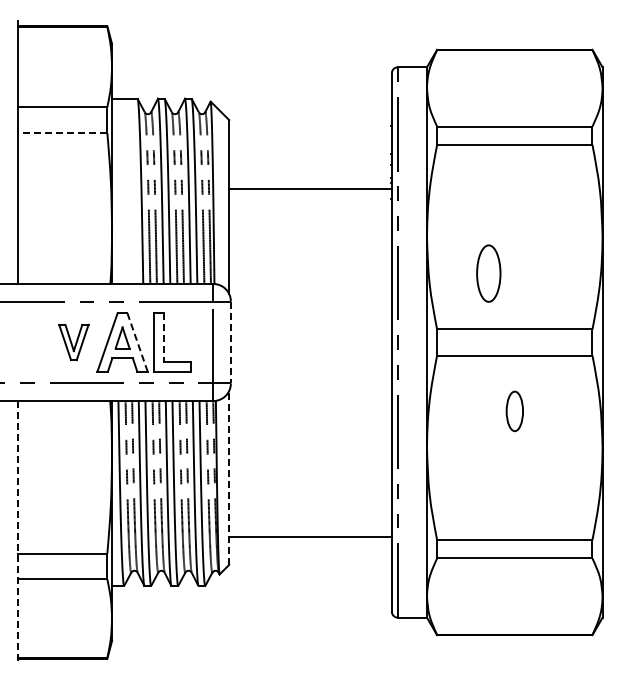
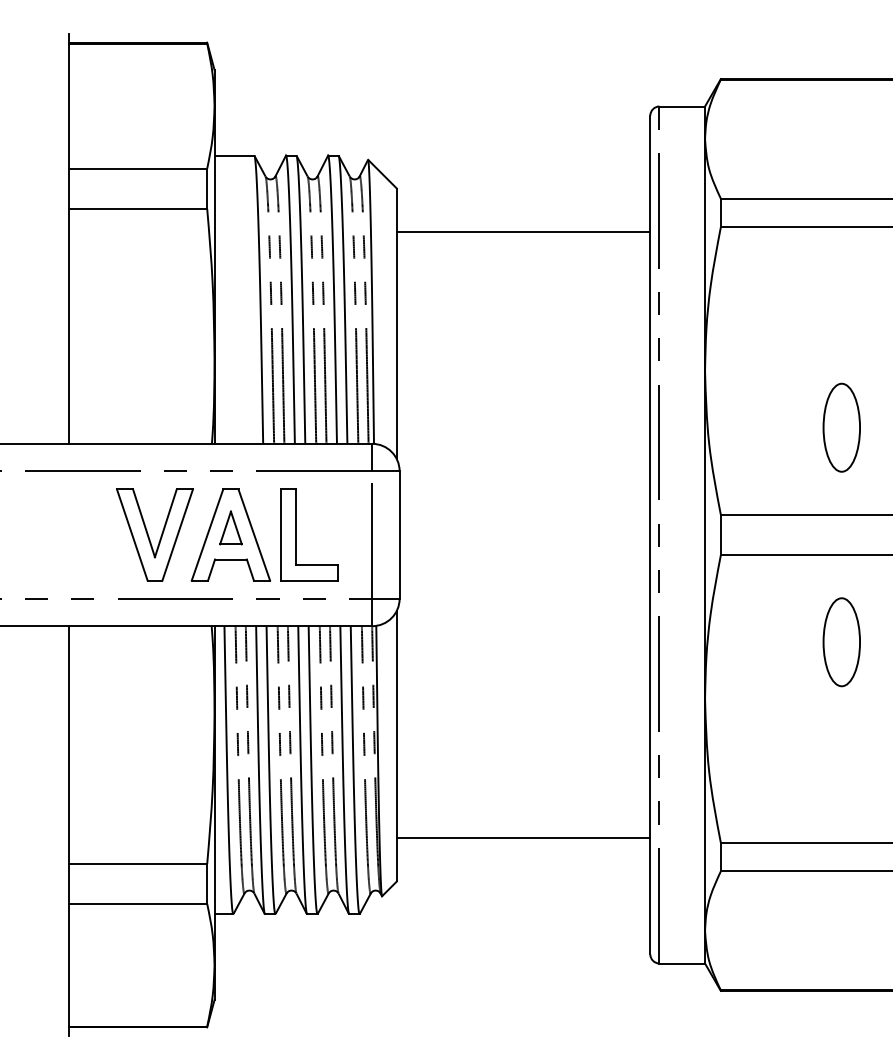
line: (62, 133) -> (137, 209), dashed -> solid
line: (310, 189) -> (523, 232), moved
part: (488, 273) -> (841, 427), moved
line: (164, 338) -> (296, 528), dashed -> solid
part: (73, 342) -> (154, 535), size x1.67
line: (137, 342) -> (254, 535), dashed -> solid
line: (230, 342) -> (399, 535), dashed -> solid
part: (514, 411) -> (841, 642), size x1.43
line: (229, 478) -> (397, 746), dashed -> solid
line: (18, 532) -> (68, 830), dashed -> solid

